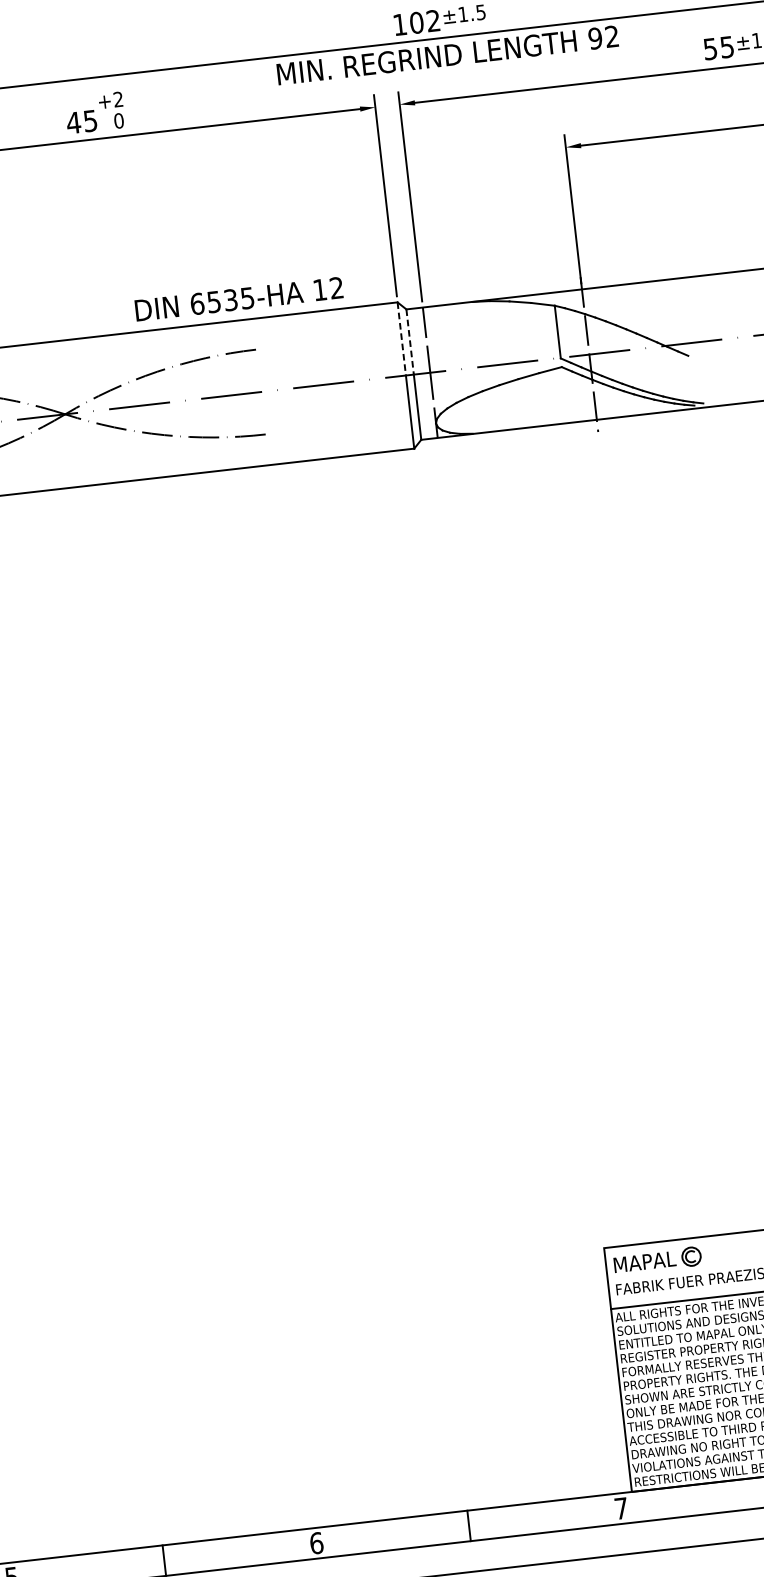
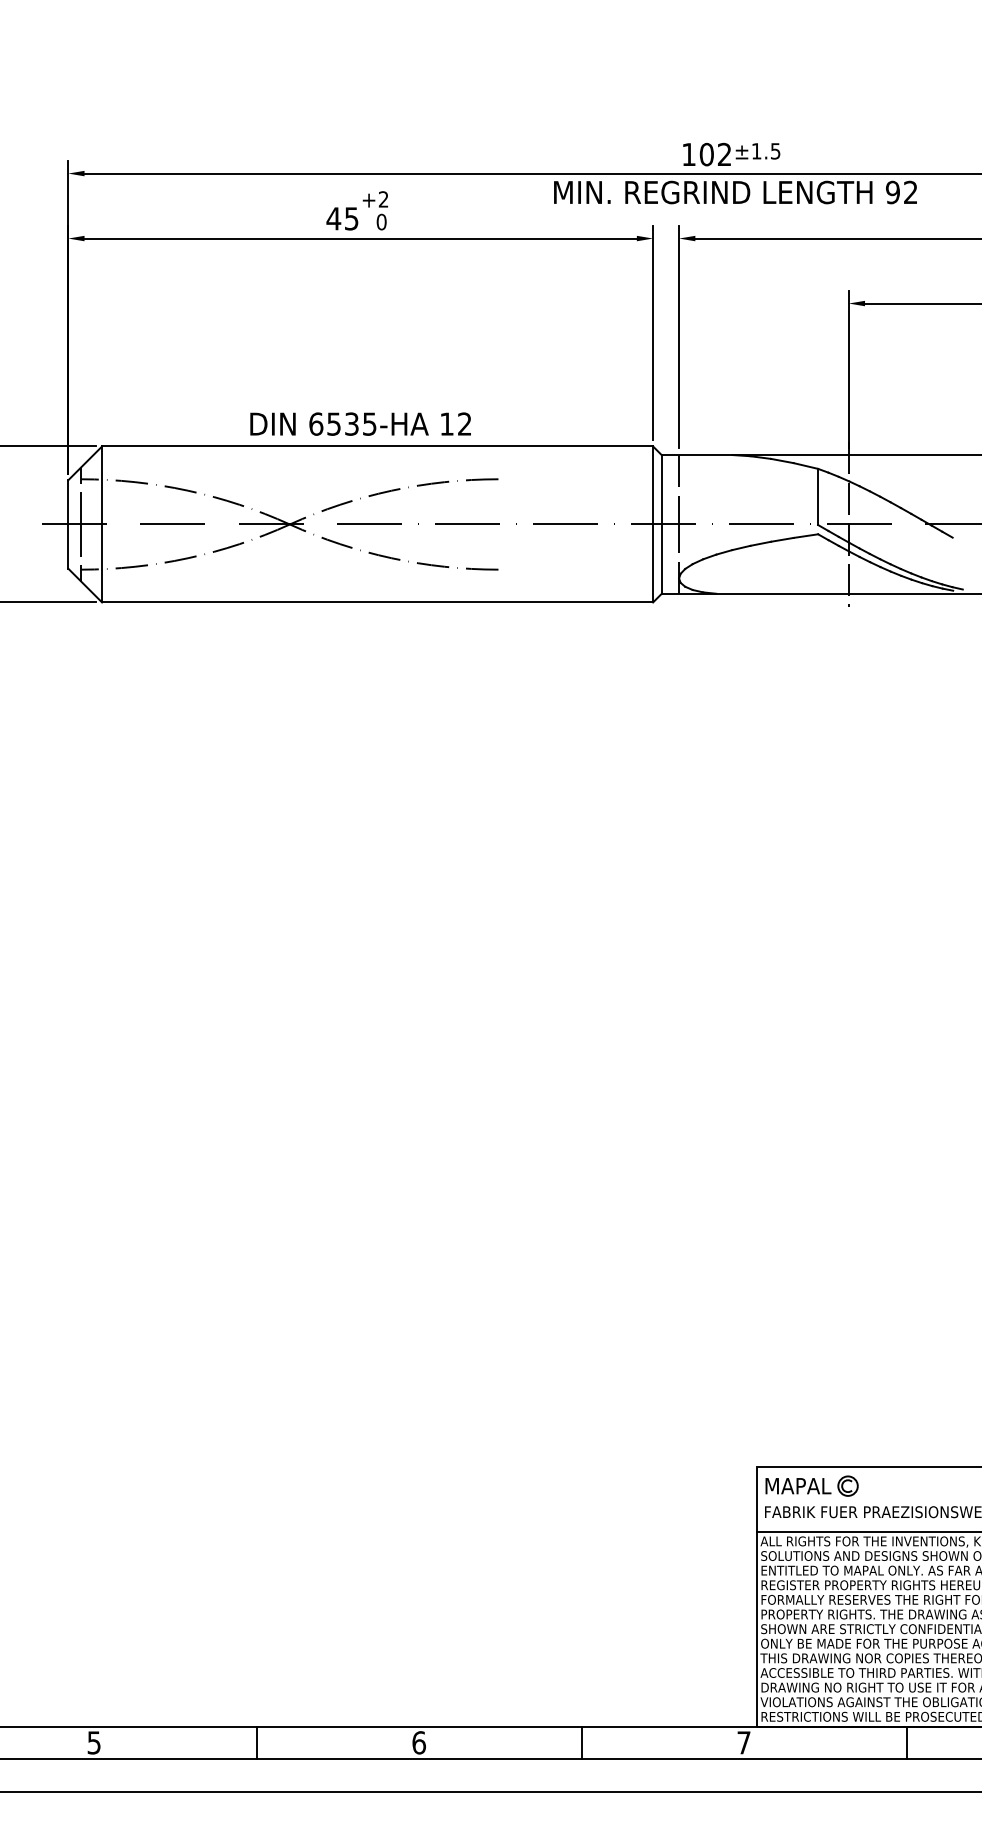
text: (238, 298) -> (360, 423), moved
line: (402, 338) -> (653, 485), dashed -> solid
line: (410, 341) -> (661, 489), dashed -> solid

